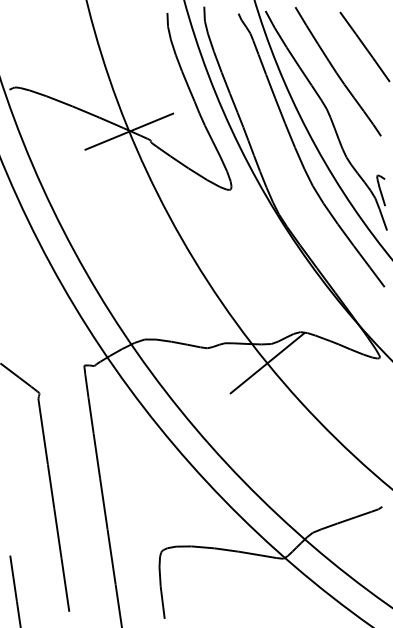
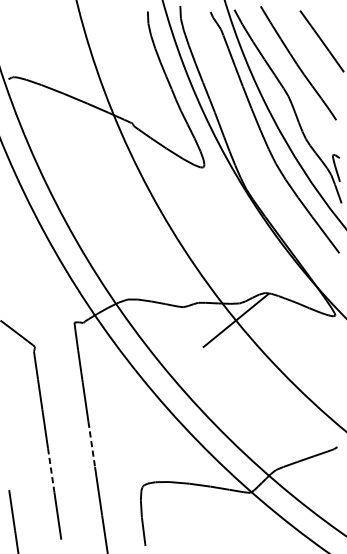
line: (129, 131) -> (114, 116), removed
line: (103, 503) -> (91, 444), solid -> dashed
line: (57, 533) -> (50, 470), solid -> dashed

